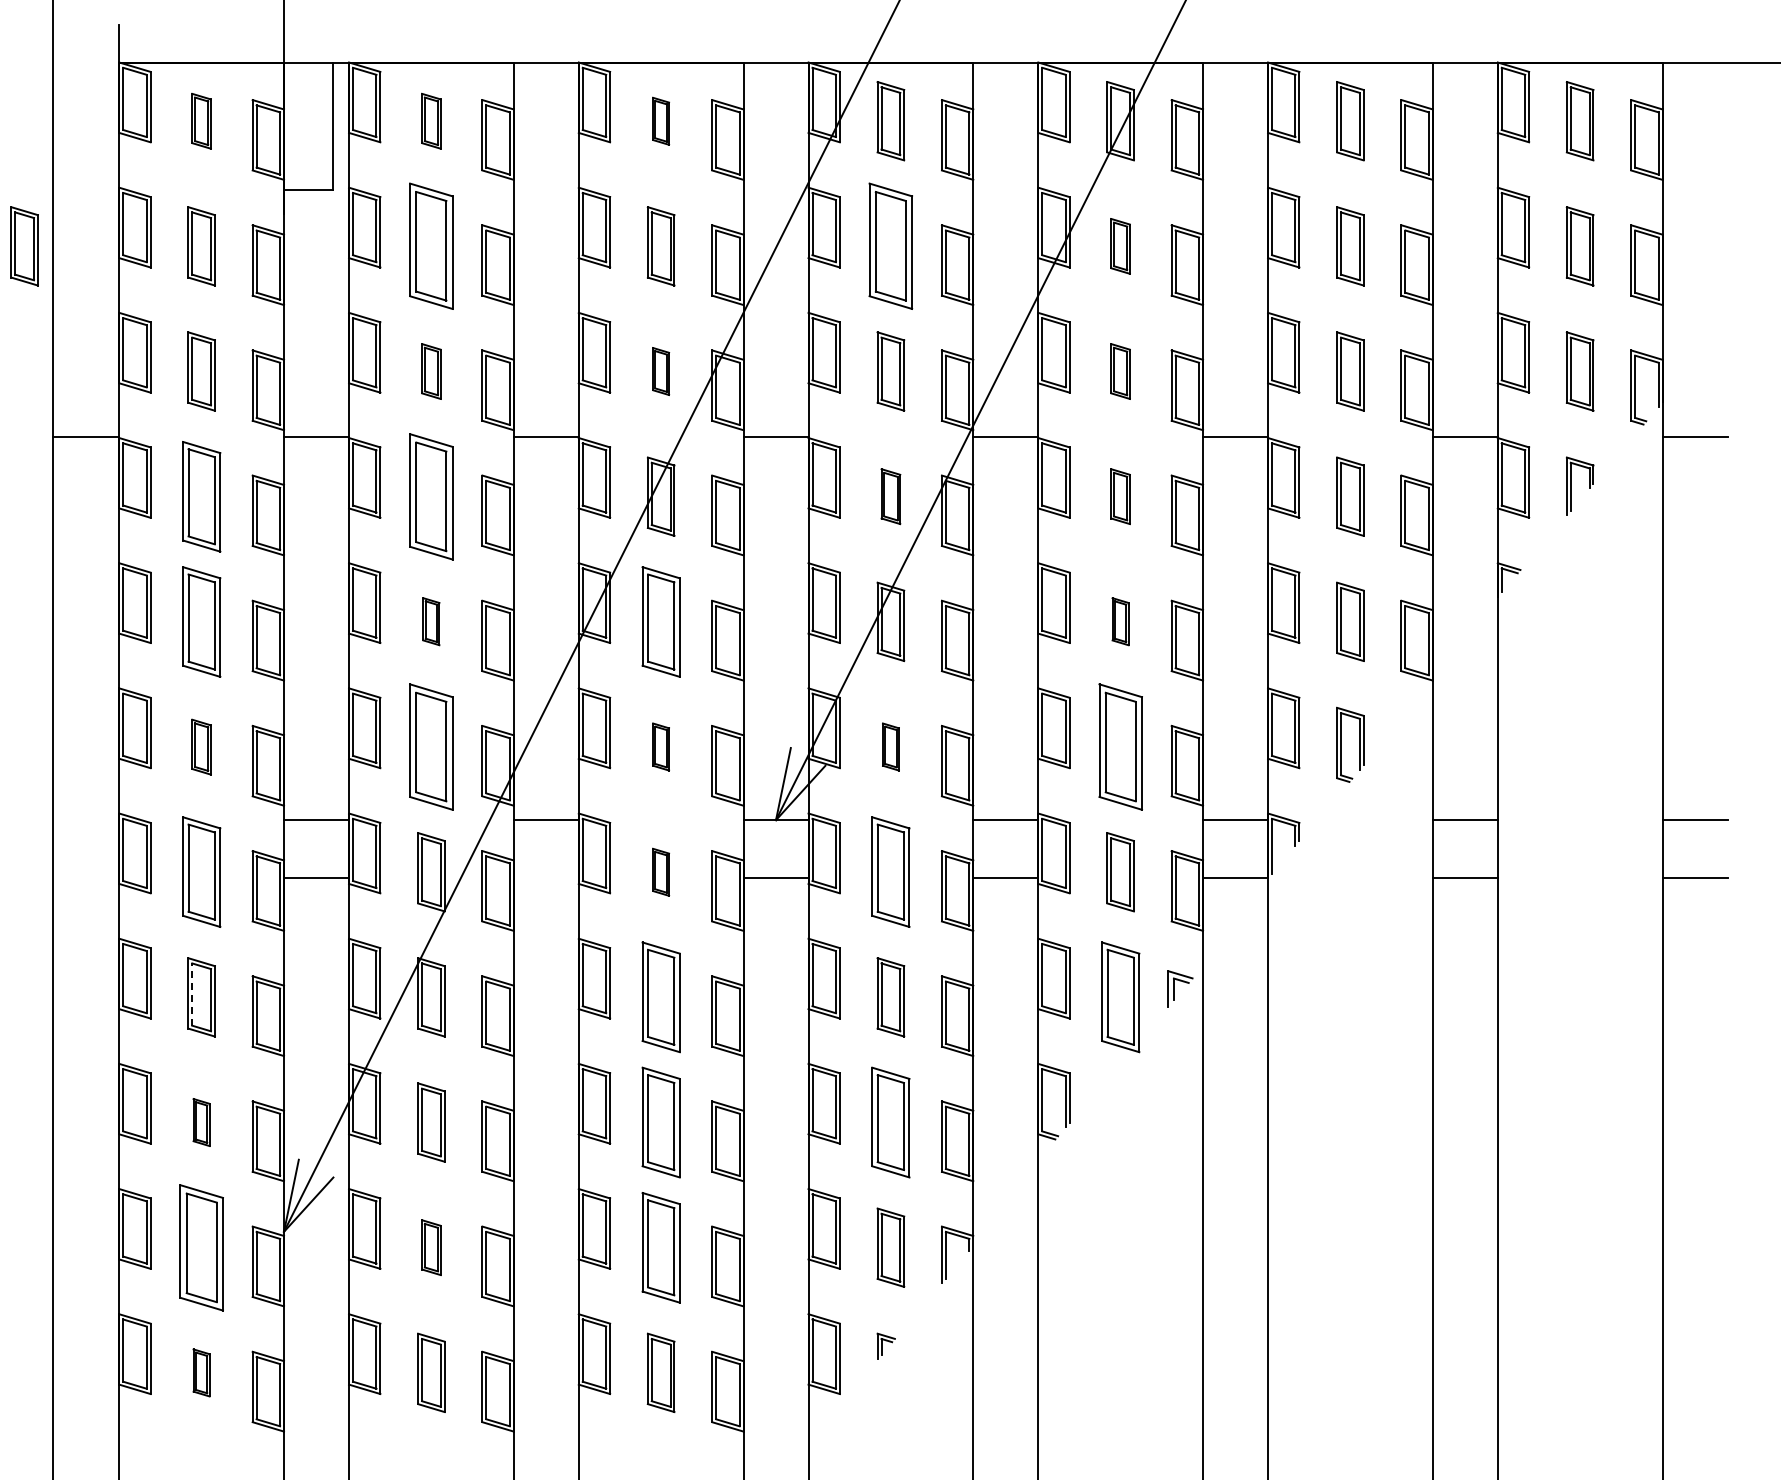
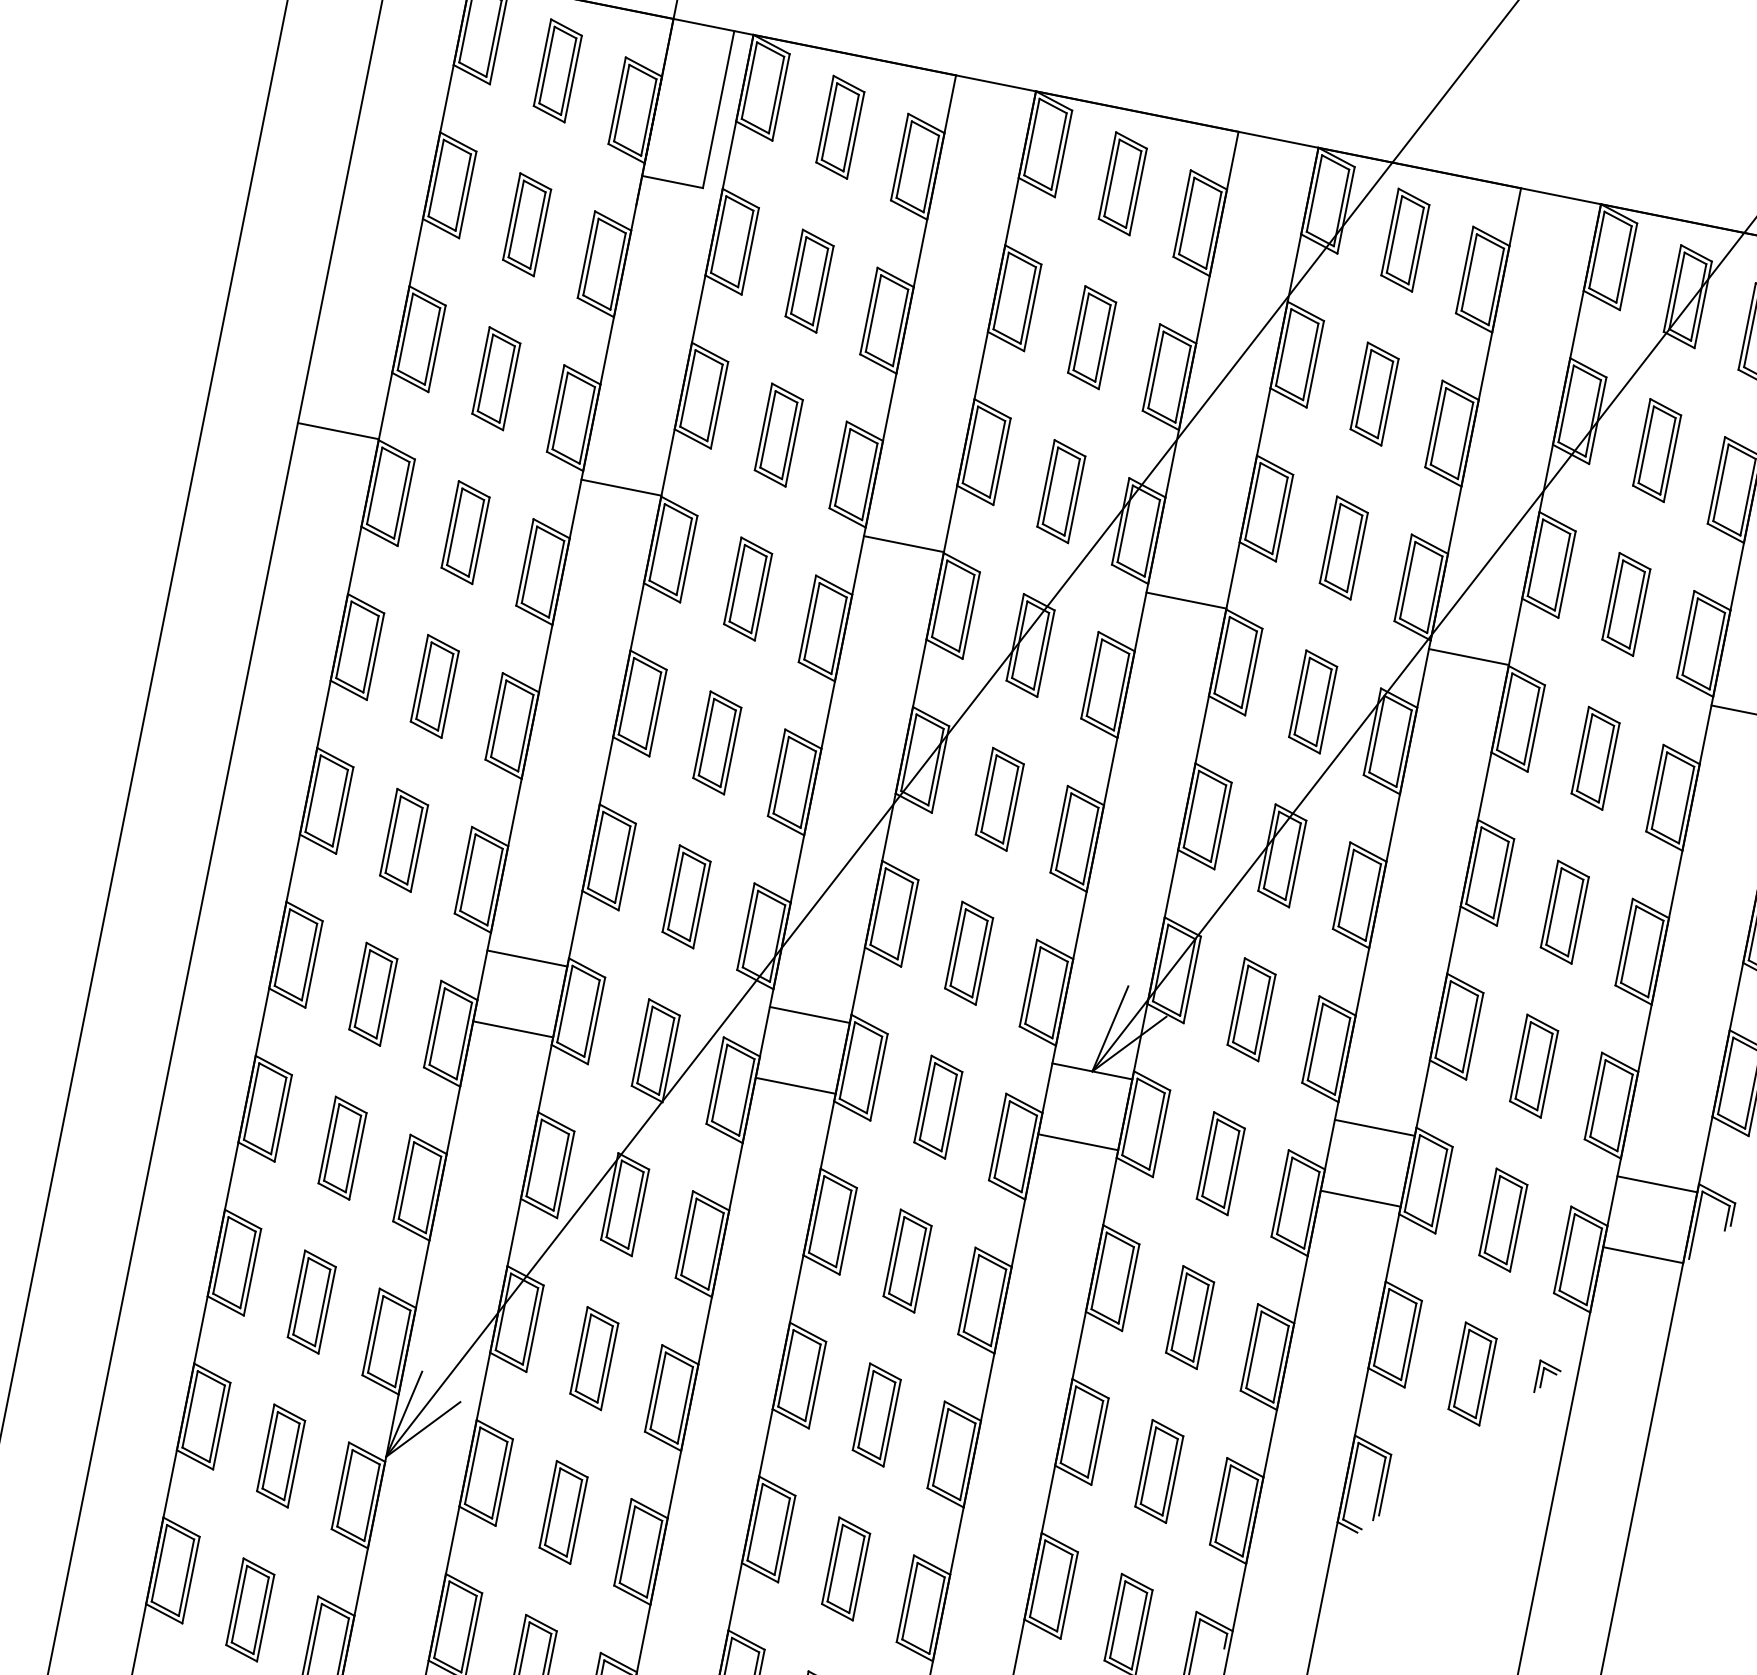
part: (201, 121) -> (557, 71), size x1.43
part: (431, 121) -> (840, 127), size x1.43
part: (660, 121) -> (1121, 183), size x1.67
part: (24, 246) -> (309, 181), removed
part: (431, 246) -> (809, 281), size x0.62
part: (890, 246) -> (1374, 394), size x0.62
part: (1120, 246) -> (1656, 450), size x1.43
part: (431, 371) -> (778, 435), size x1.43
part: (660, 371) -> (1060, 491), size x1.67
part: (1120, 371) -> (1626, 604), size x1.43
part: (201, 496) -> (465, 532), size x0.71
part: (431, 496) -> (748, 588), size x0.62
part: (890, 496) -> (1312, 701), size x1.43
part: (1120, 496) -> (1595, 758), size x1.43
part: (201, 621) -> (434, 685), size x0.71
part: (431, 621) -> (717, 742), size x1.67
part: (660, 621) -> (999, 798), size x0.71
part: (1120, 621) -> (1564, 911), size x1.67
part: (431, 746) -> (686, 896), size x0.62
part: (660, 746) -> (968, 952), size x1.67
part: (890, 746) -> (1251, 1008), size x1.67
part: (1120, 746) -> (1534, 1065), size x0.62
part: (201, 747) -> (403, 840), size x1.43
part: (201, 872) -> (373, 994), size x0.71
part: (660, 872) -> (937, 1107), size x1.67
part: (890, 872) -> (1220, 1163), size x0.71
line: (545, 877) -> (794, 1085), added
part: (1179, 988) -> (1547, 1377), size x0.71
line: (192, 994) -> (332, 1142), dashed -> solid
part: (660, 997) -> (906, 1261), size x0.71
part: (1120, 997) -> (1472, 1374), size x0.71
part: (201, 1122) -> (311, 1302), size x1.67
part: (660, 1122) -> (876, 1414), size x0.71
part: (890, 1122) -> (1158, 1471), size x0.71
part: (201, 1247) -> (280, 1455), size x0.62
part: (431, 1247) -> (563, 1512), size x1.43
part: (660, 1247) -> (845, 1568), size x0.71
part: (201, 1372) -> (250, 1609), size x1.67

